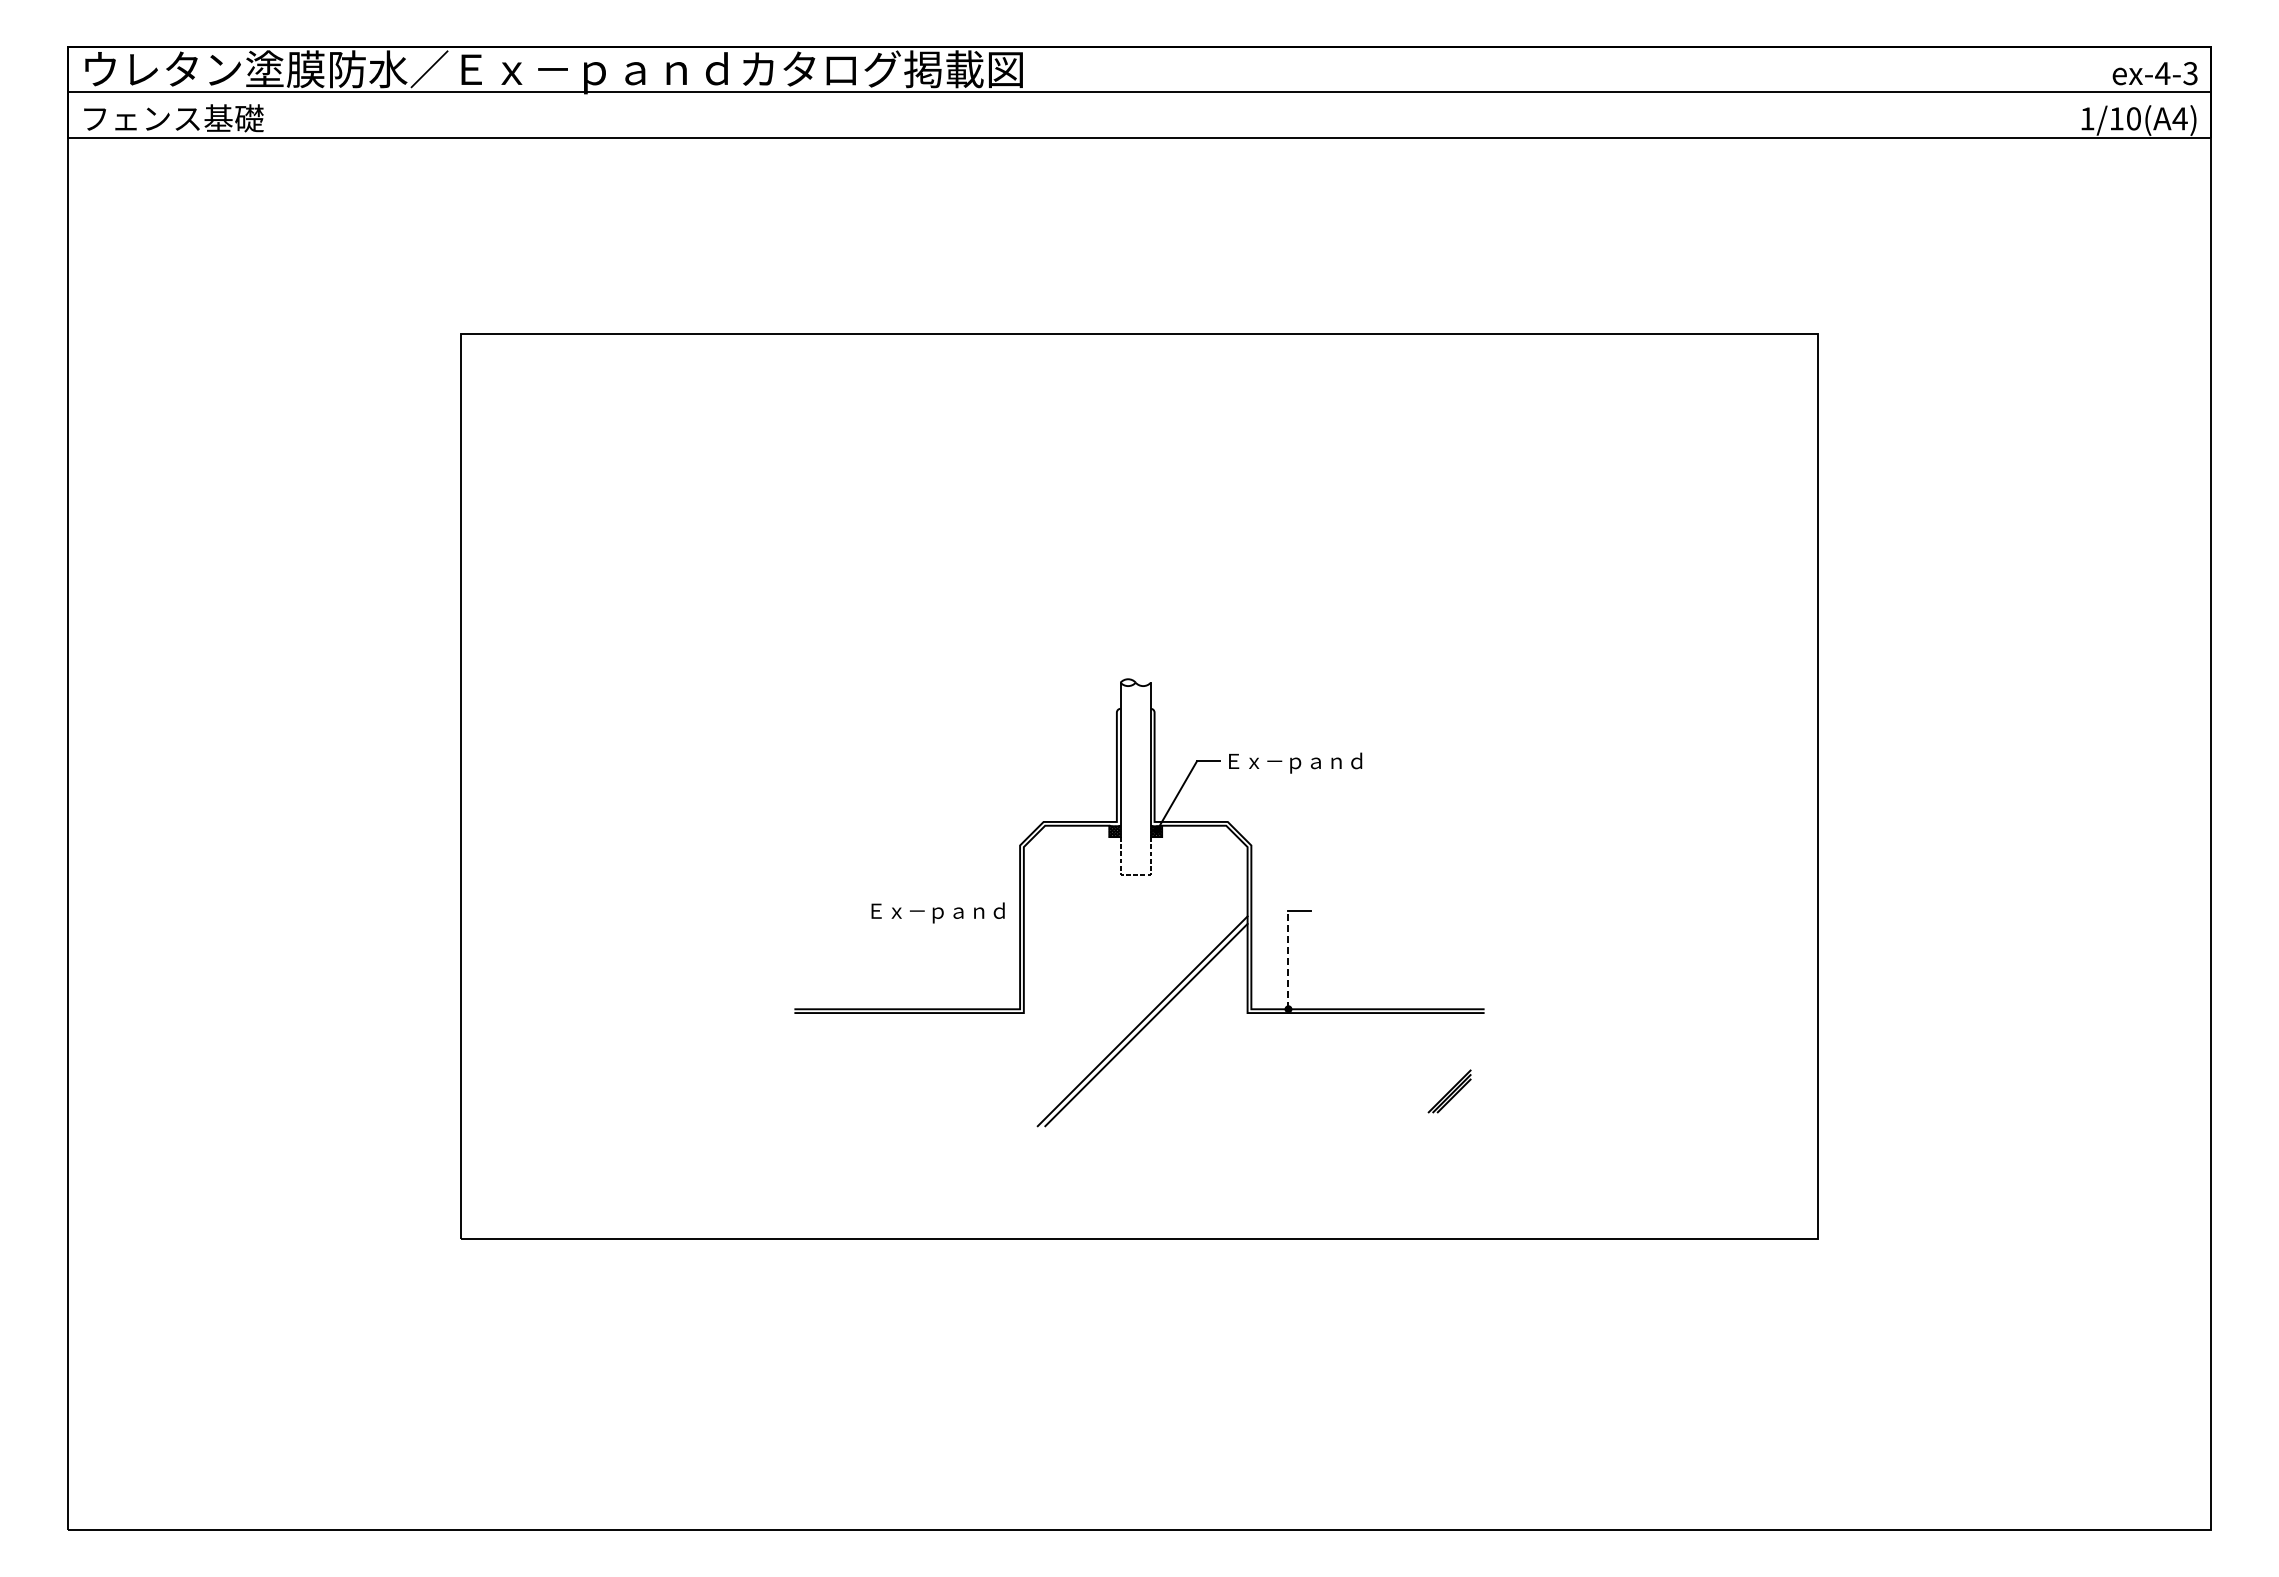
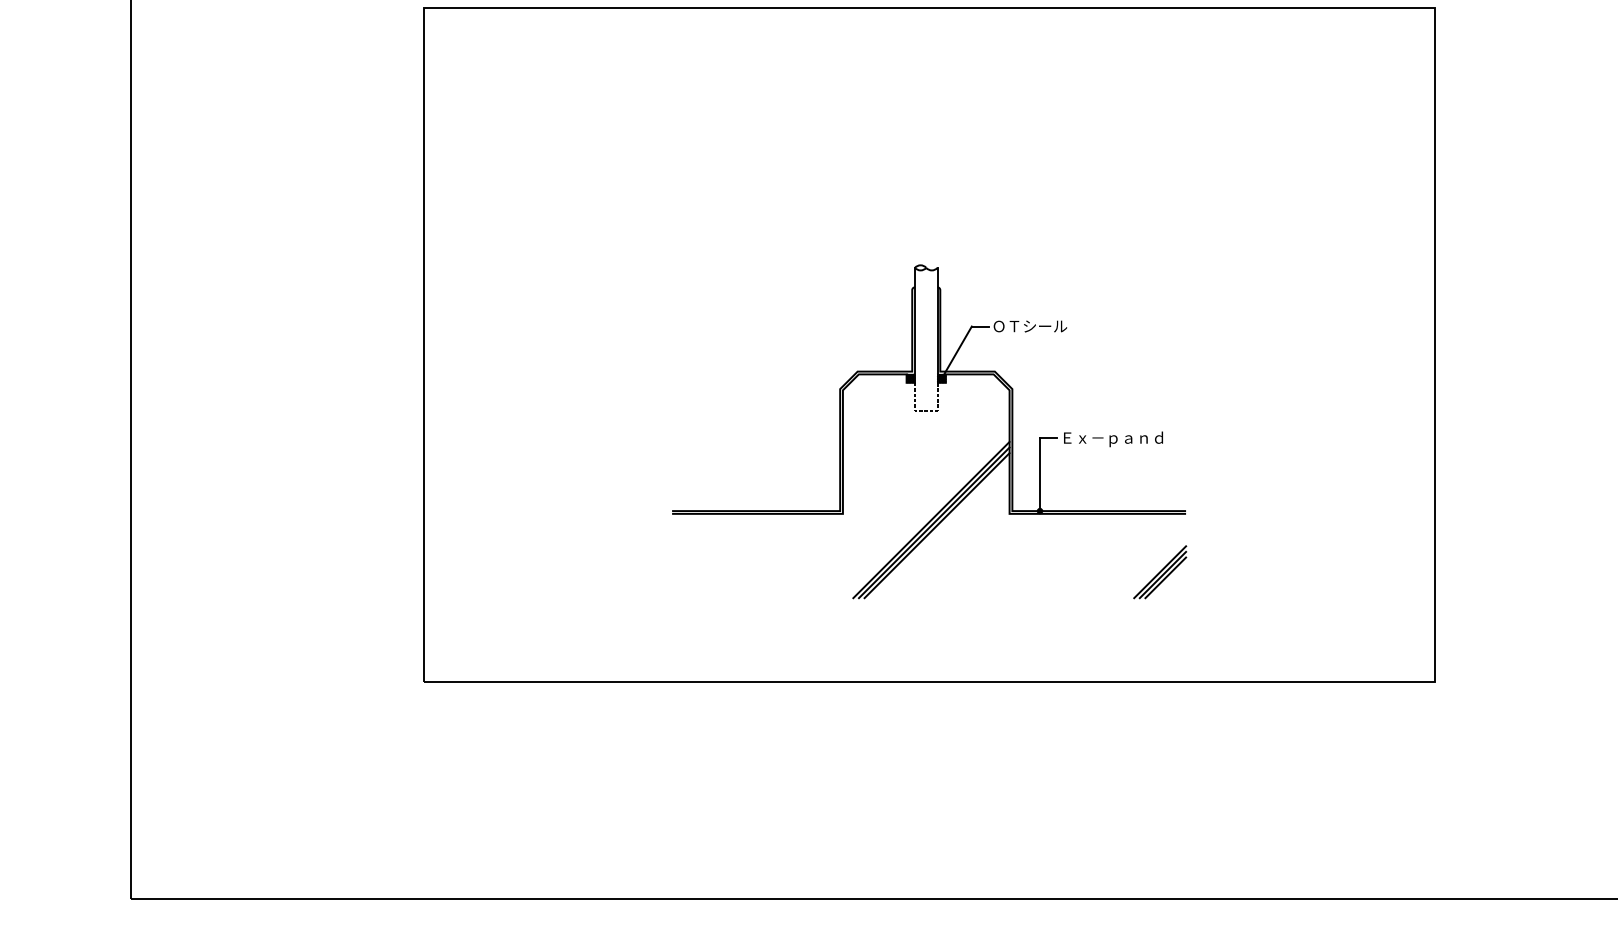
text: (1294, 762) -> (1044, 327), Ｅｘ－ｐａｎｄ -> ＯＴシール
text: (937, 912) -> (1113, 439), moved
line: (1288, 960) -> (1040, 474), dashed -> solid
line: (1149, 1028) -> (936, 525), added
part: (1449, 1091) -> (1159, 572), size x1.67

